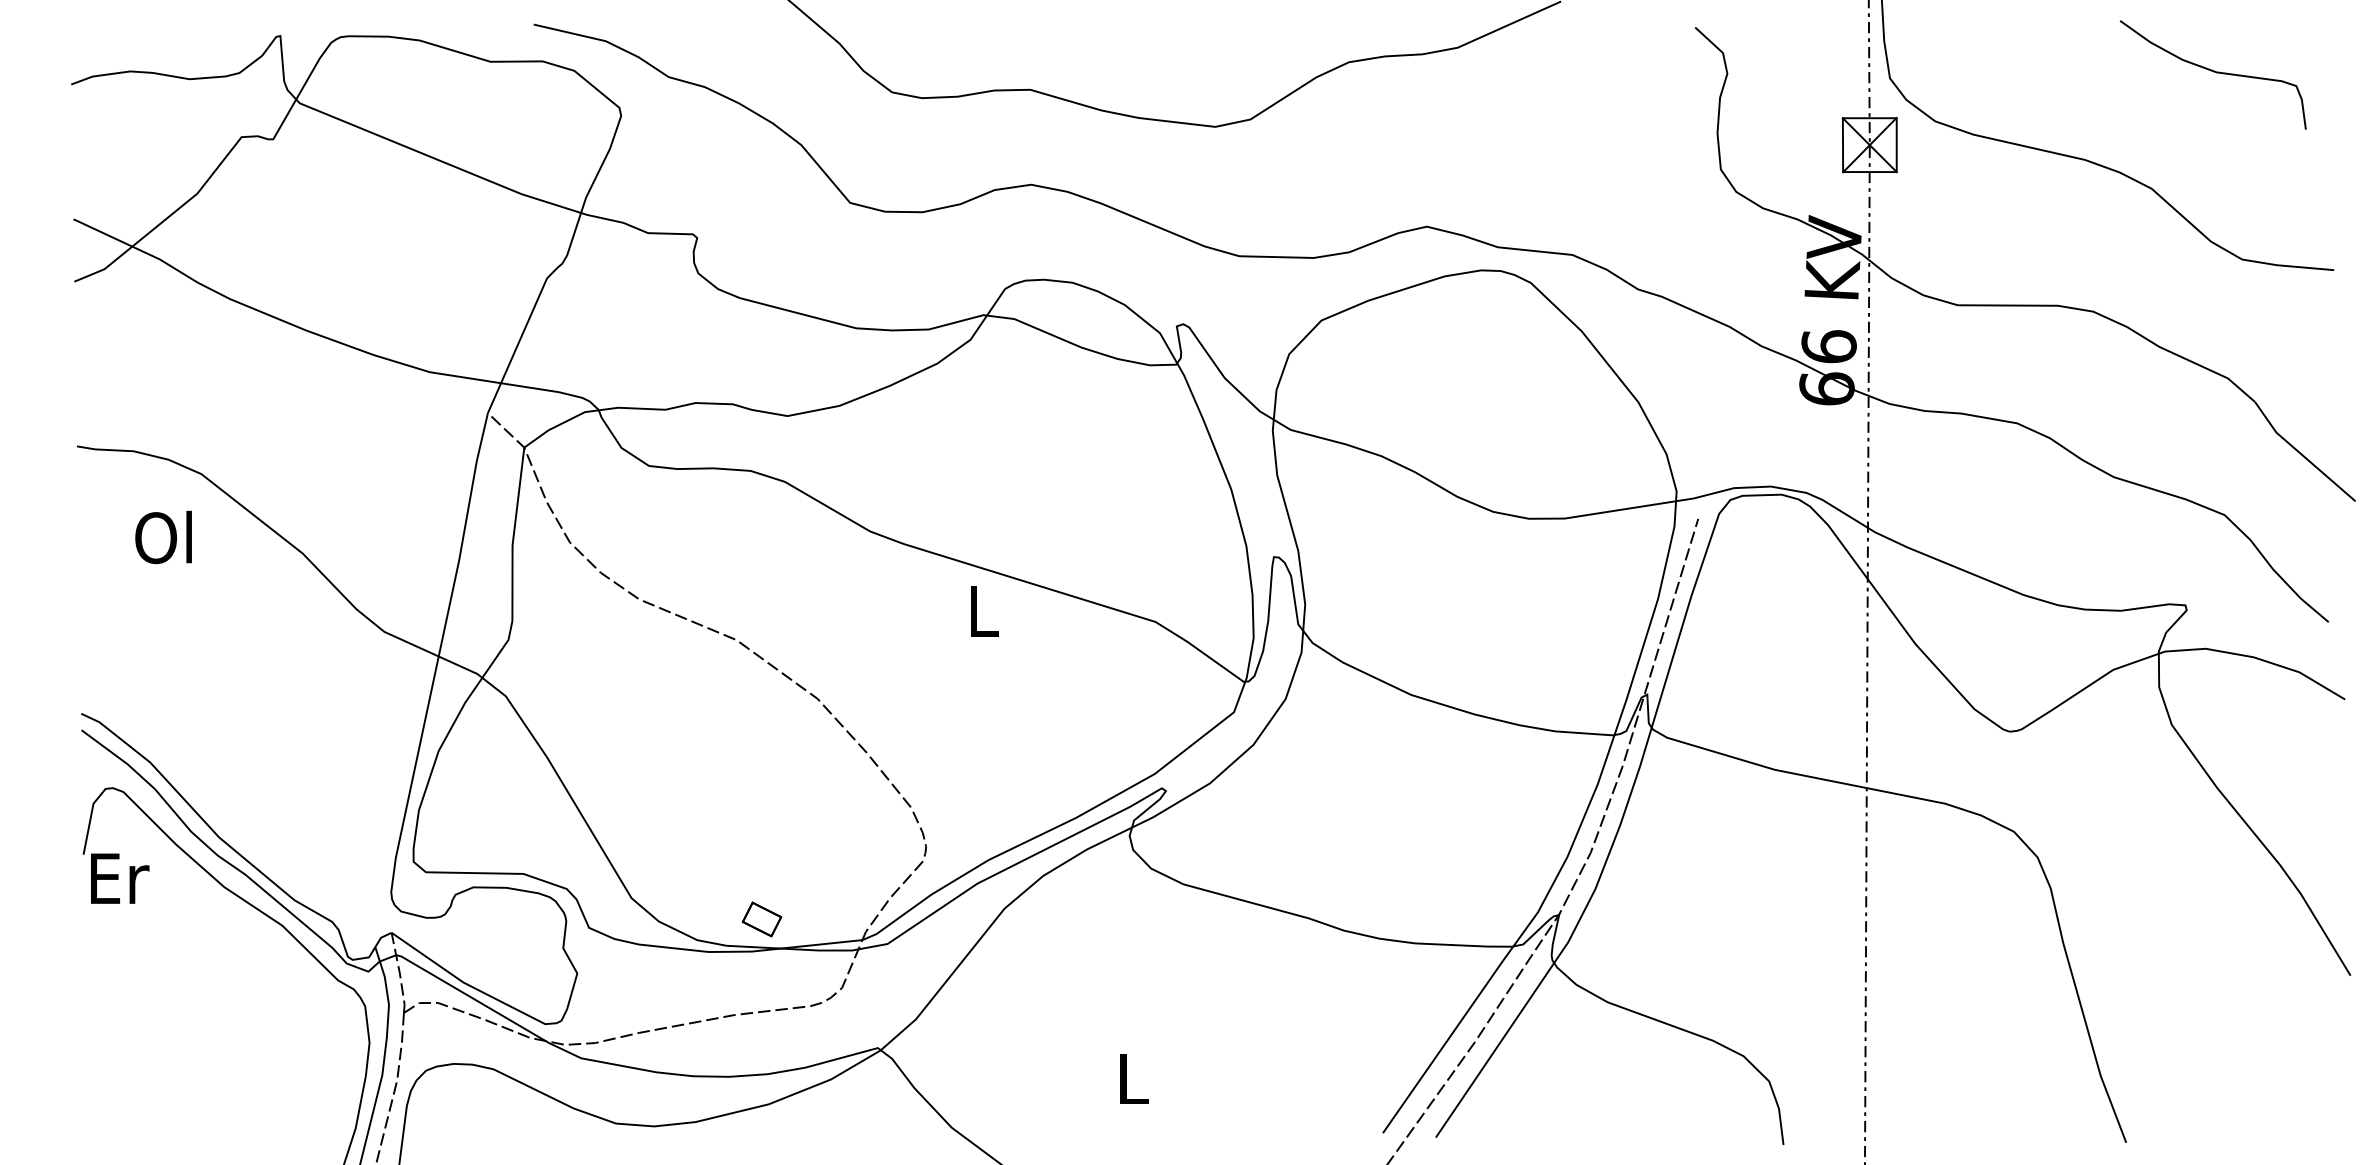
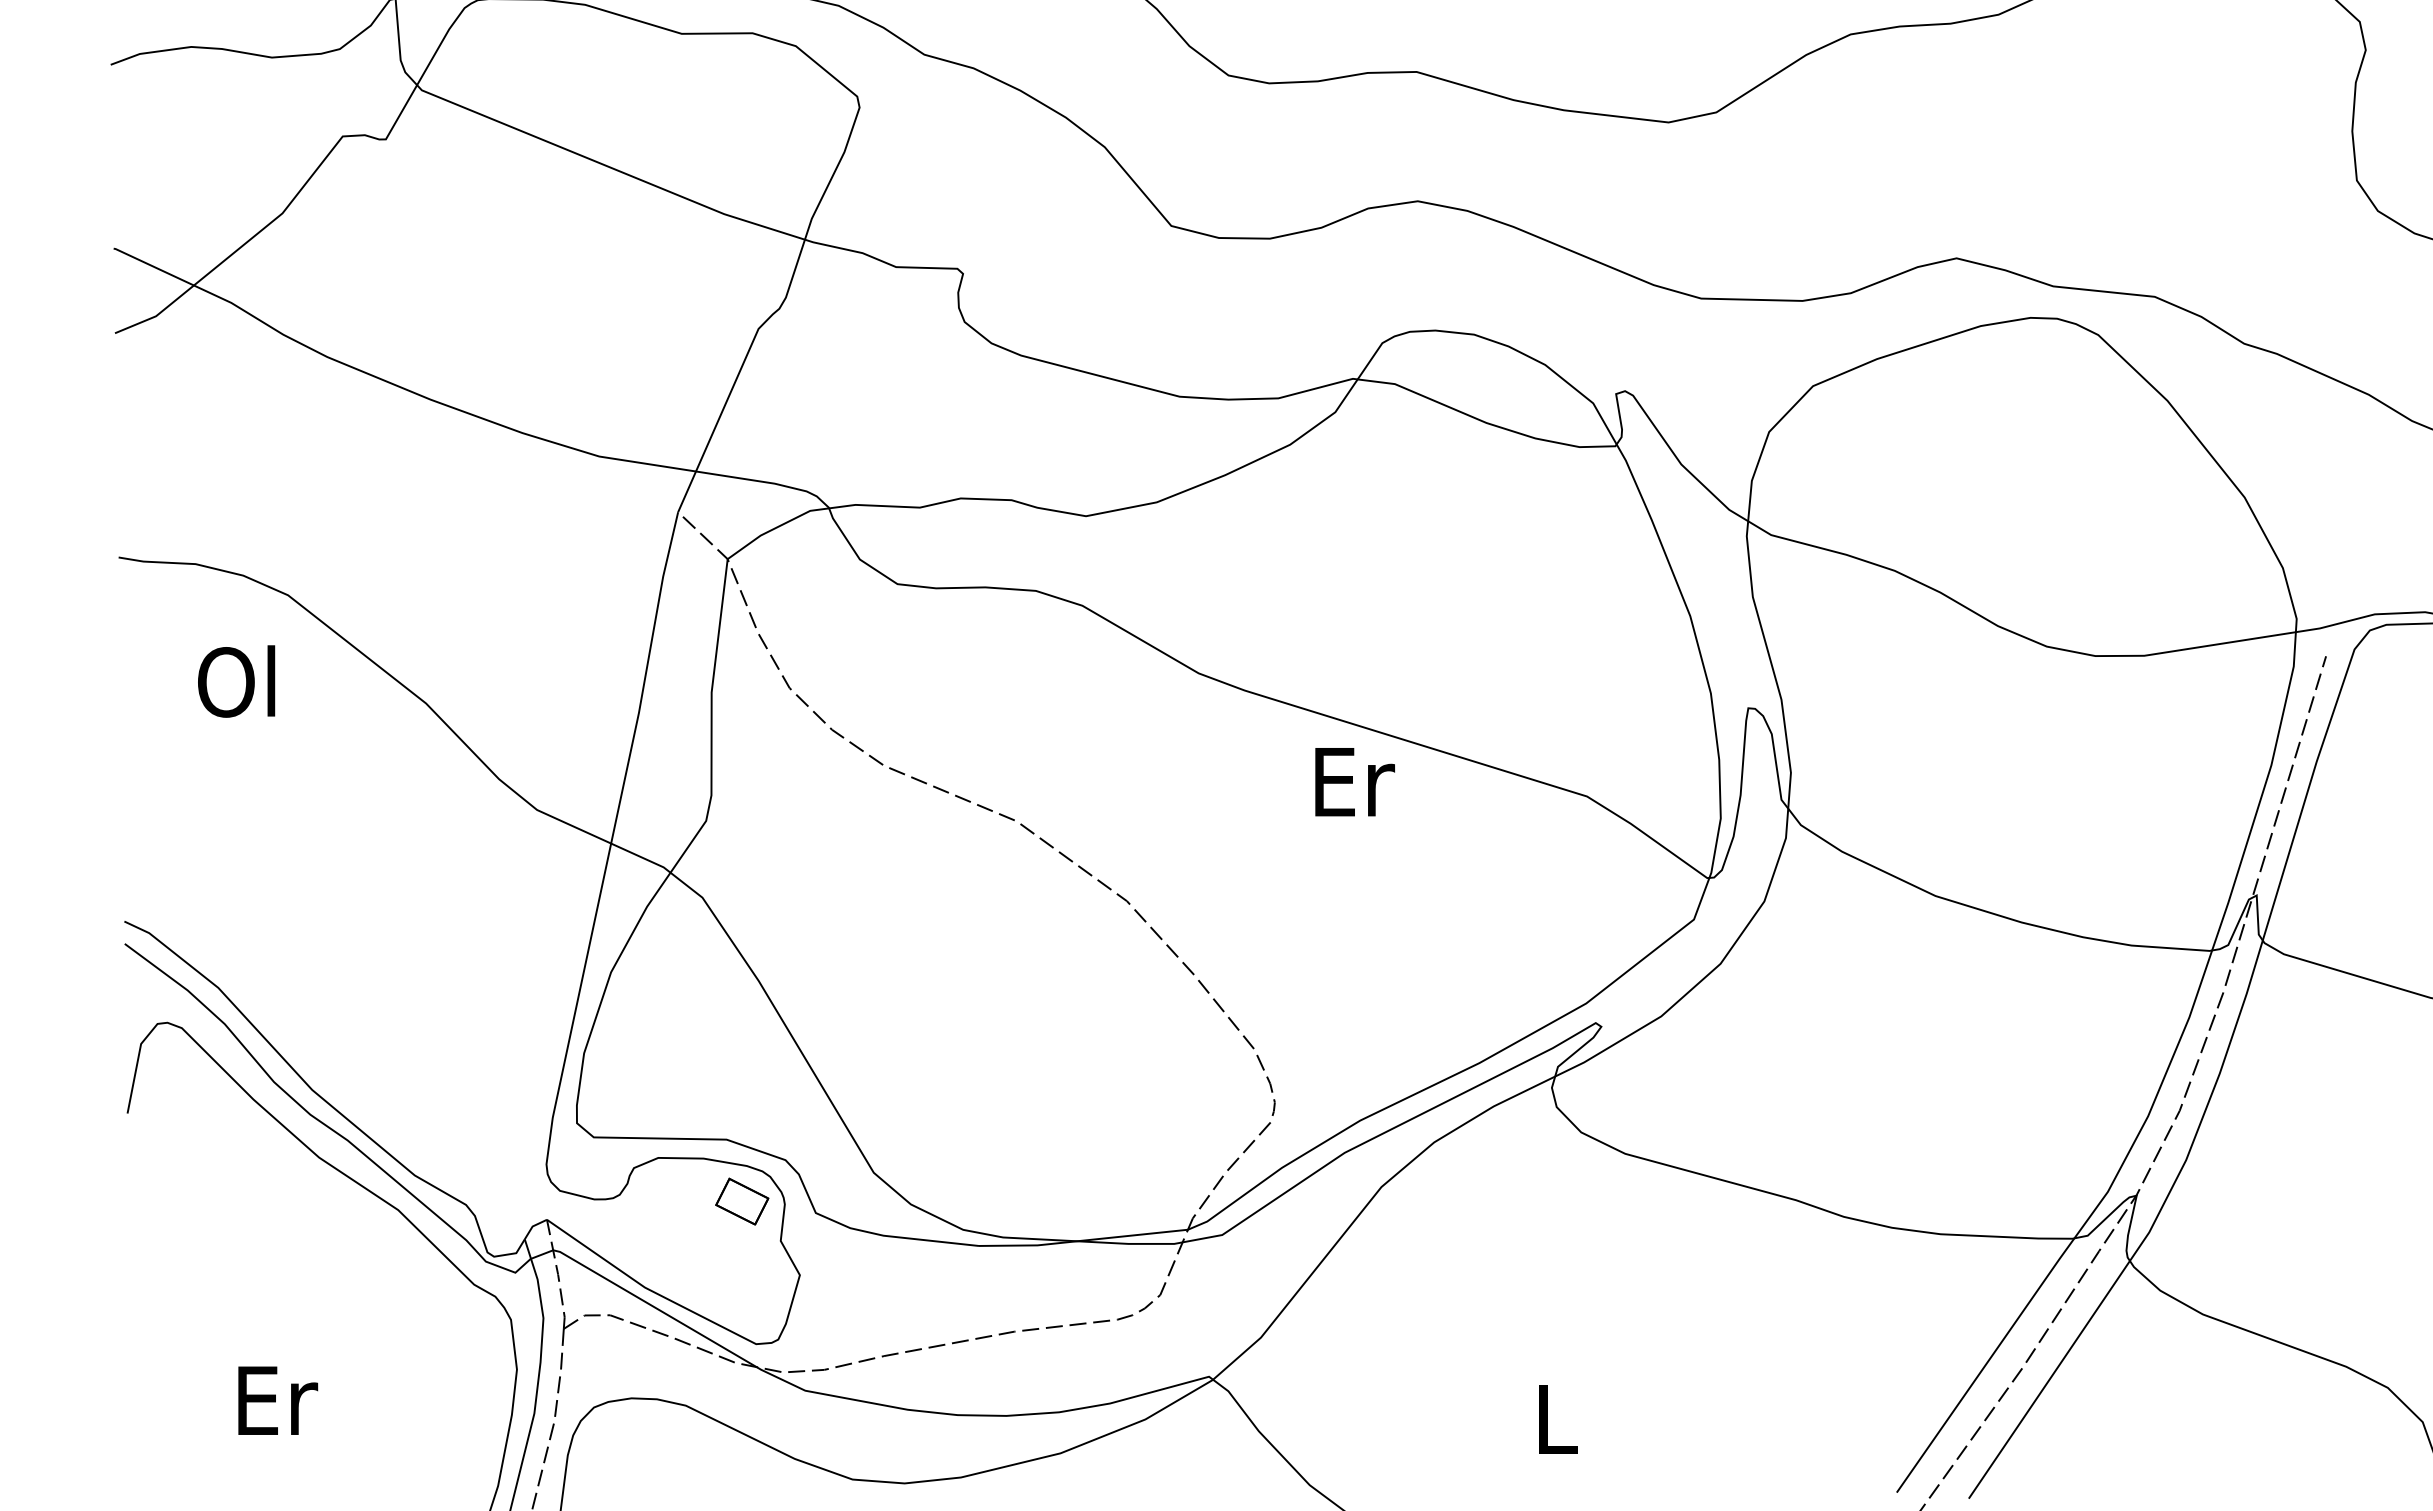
text: (985, 611) -> (1355, 782), L -> Er
text: (120, 878) -> (278, 1400), moved
part: (761, 919) -> (741, 1201), moved

